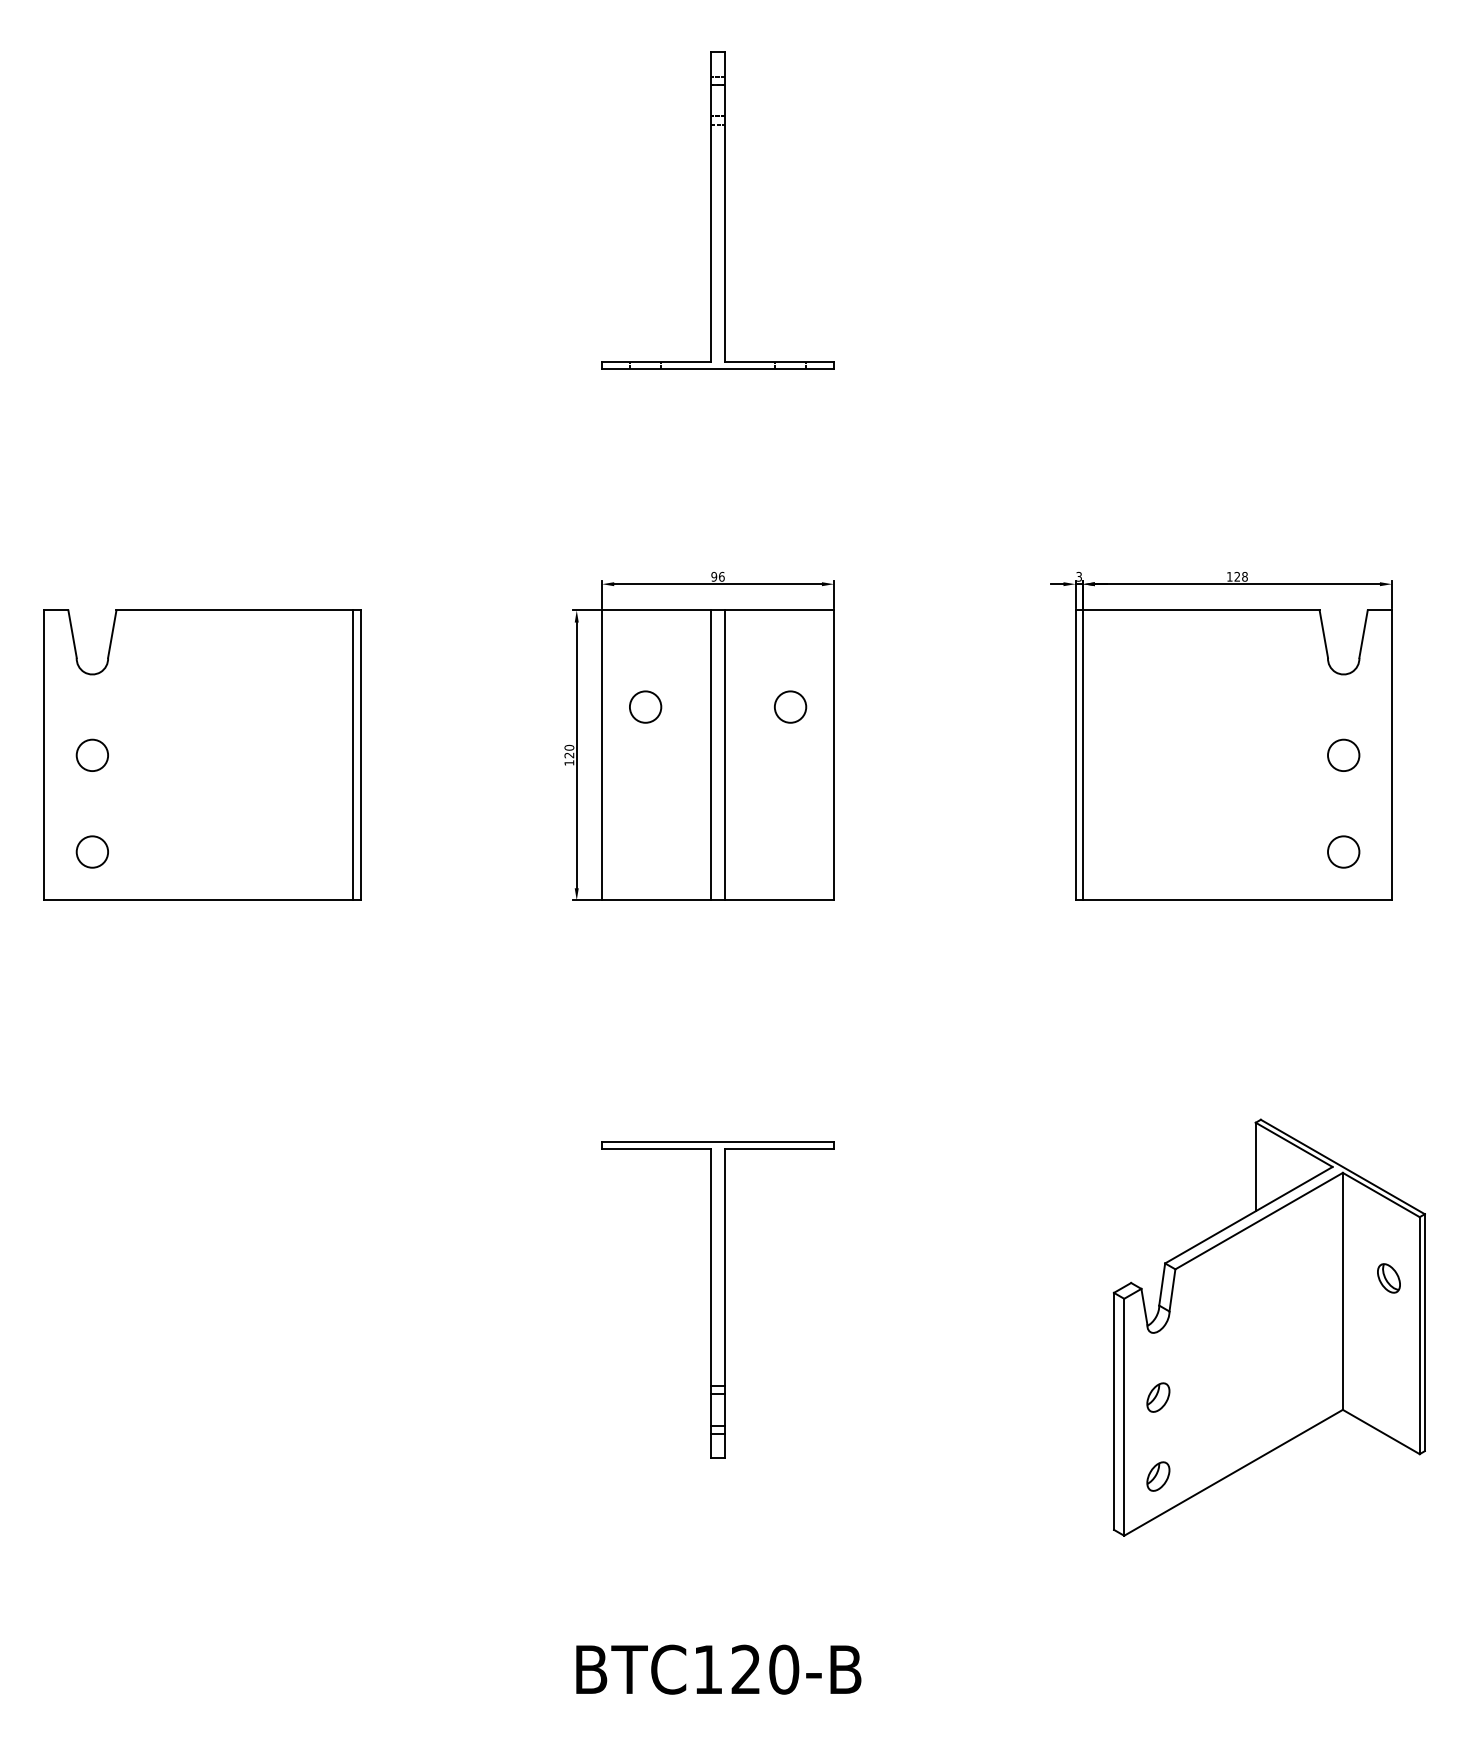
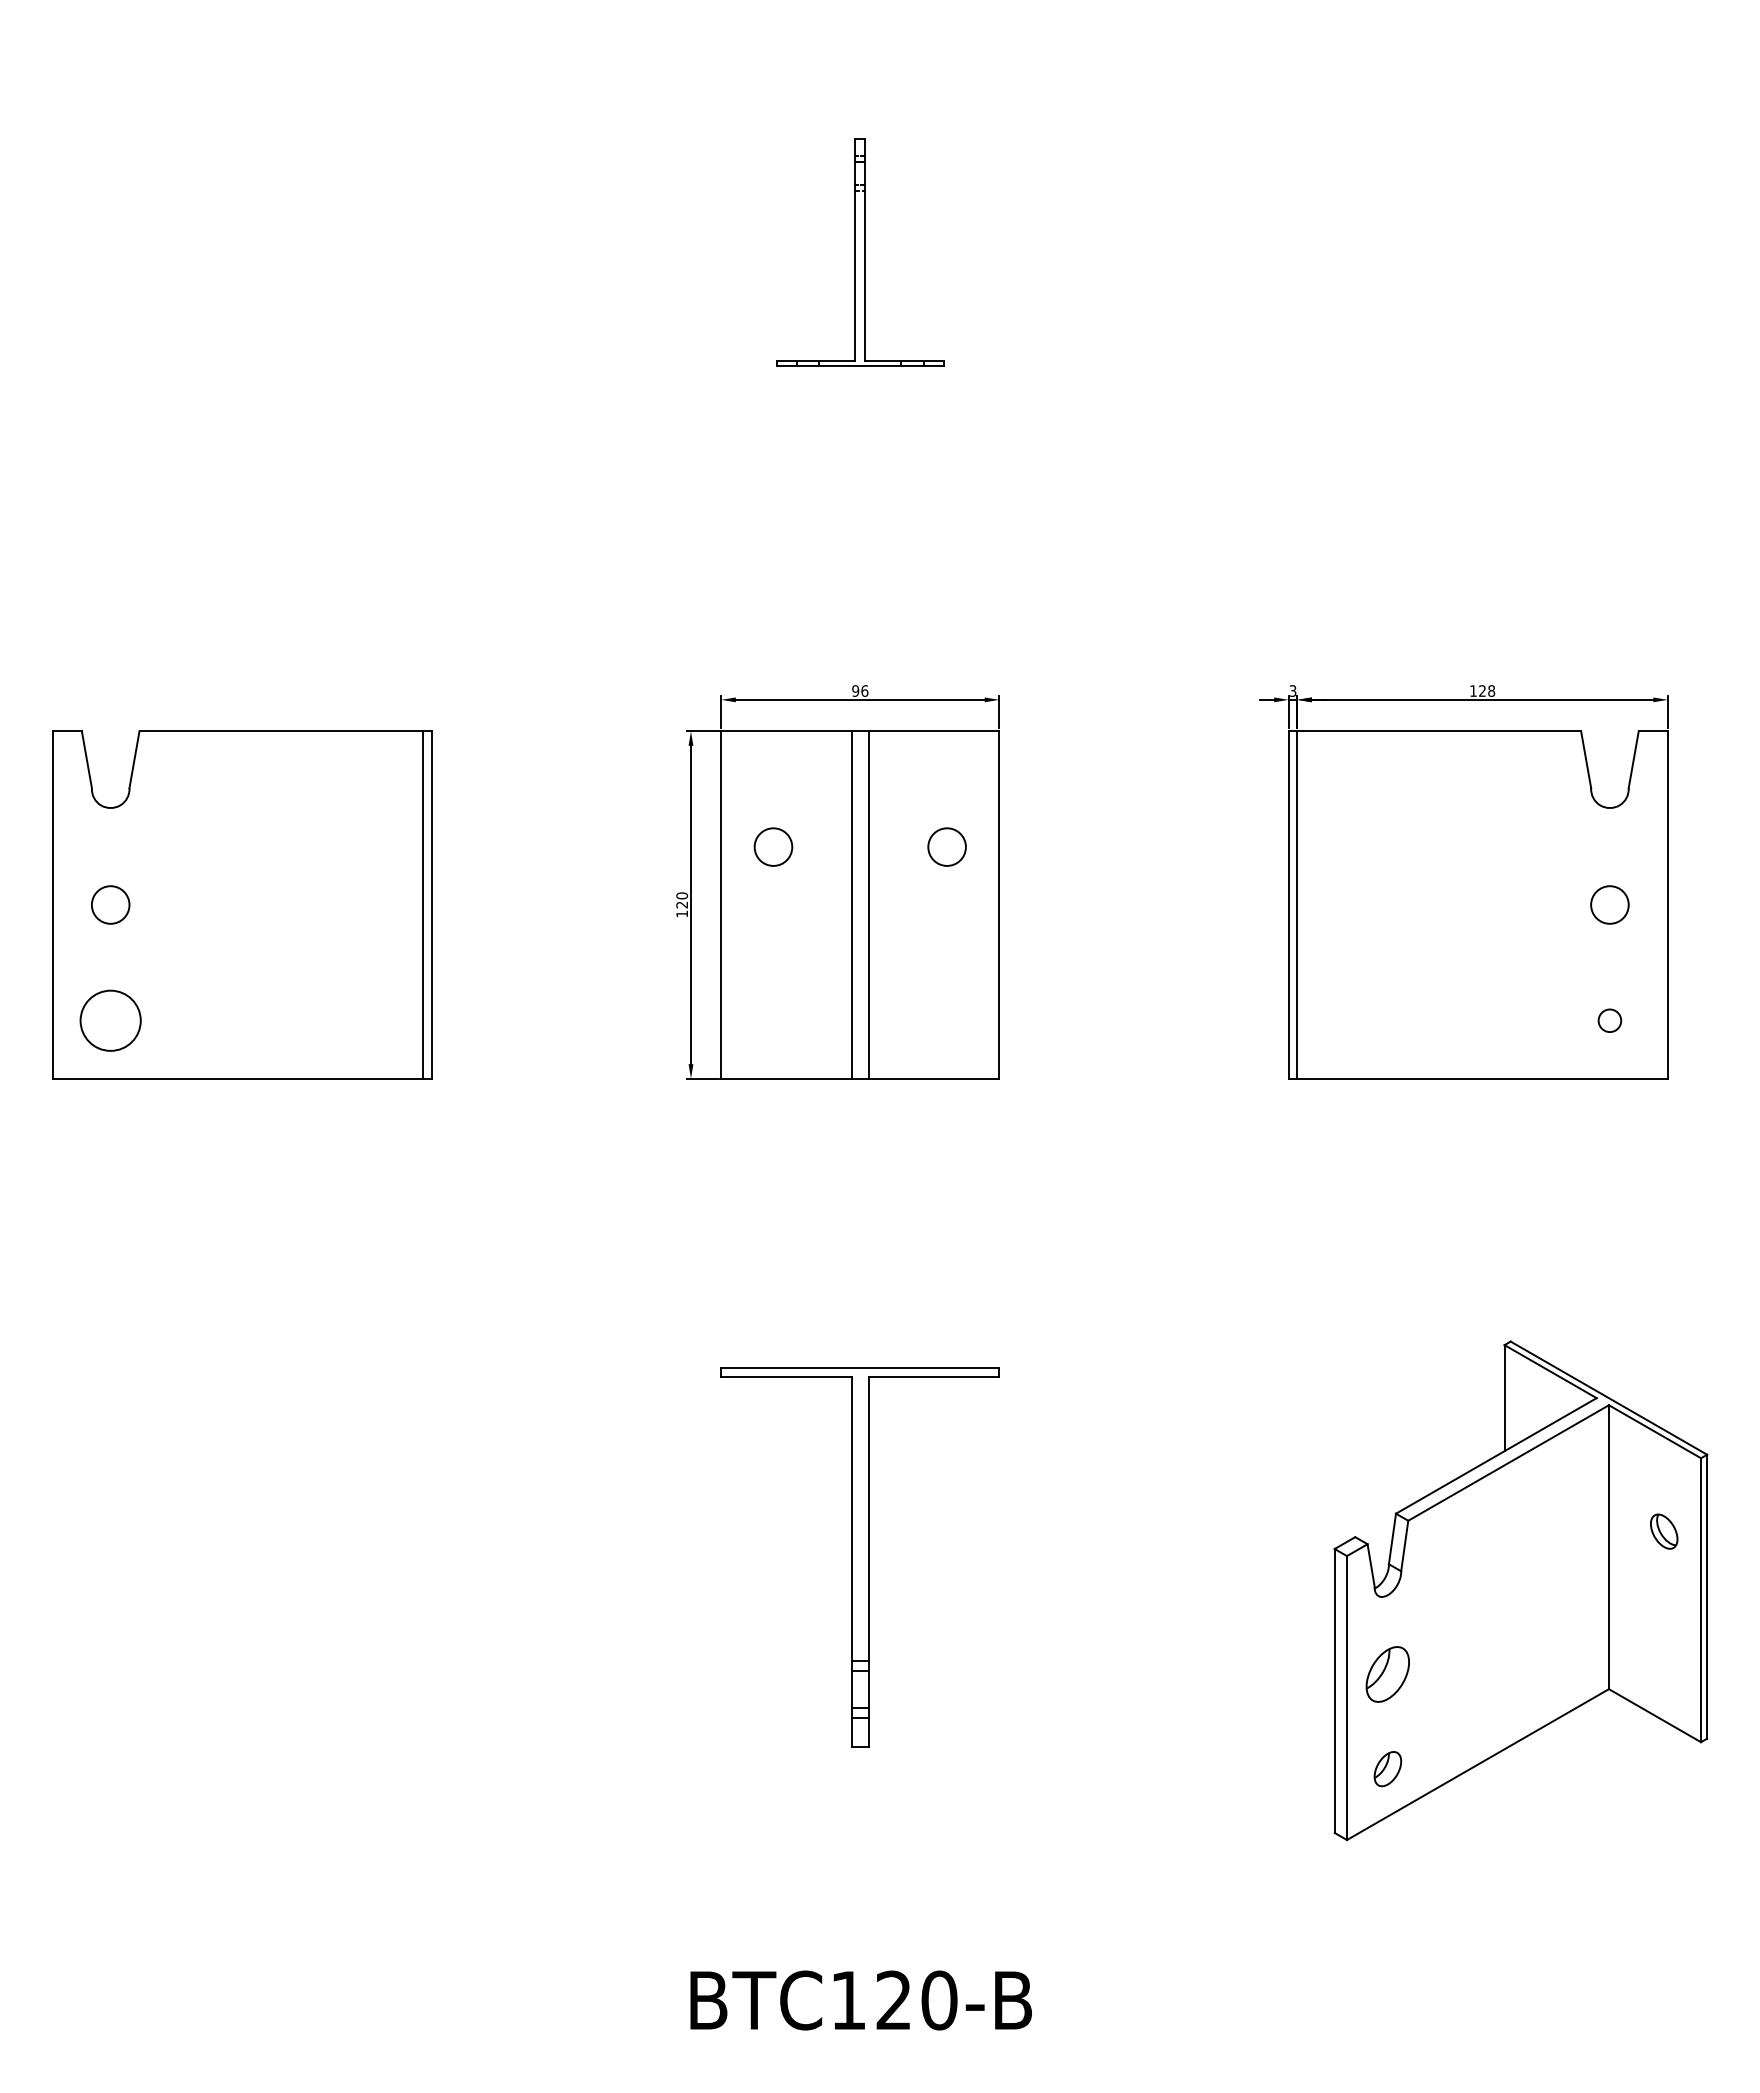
part: (717, 210) -> (859, 252), size x0.6
circle: (92, 851) -> (110, 1020), size x1.6
circle: (1343, 851) -> (1609, 1020), size x0.6
part: (1158, 1397) -> (1387, 1674), size x1.6

